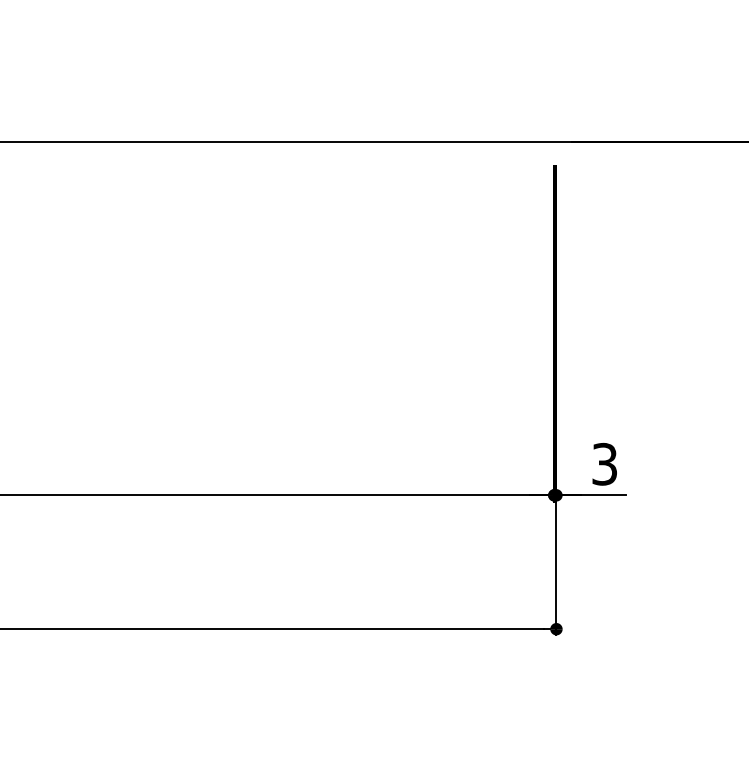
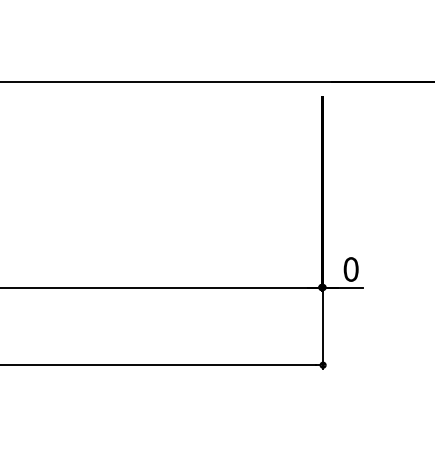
text: (603, 464) -> (350, 269), 3 -> 0

